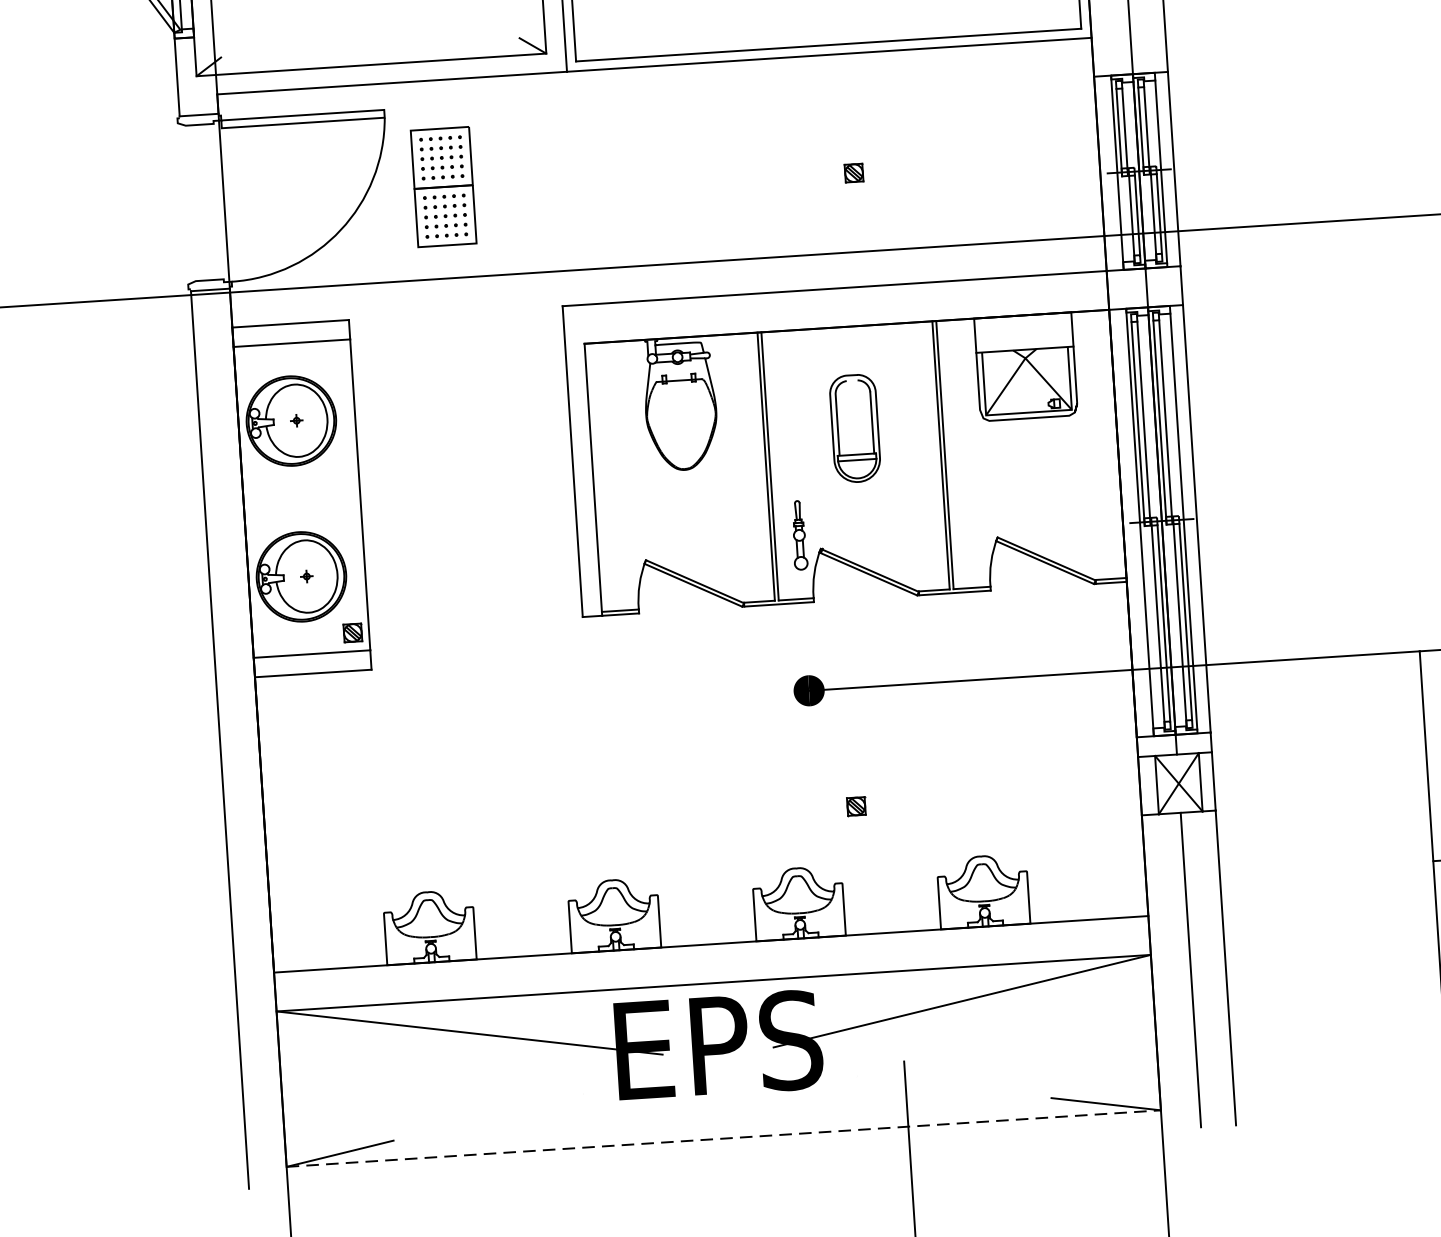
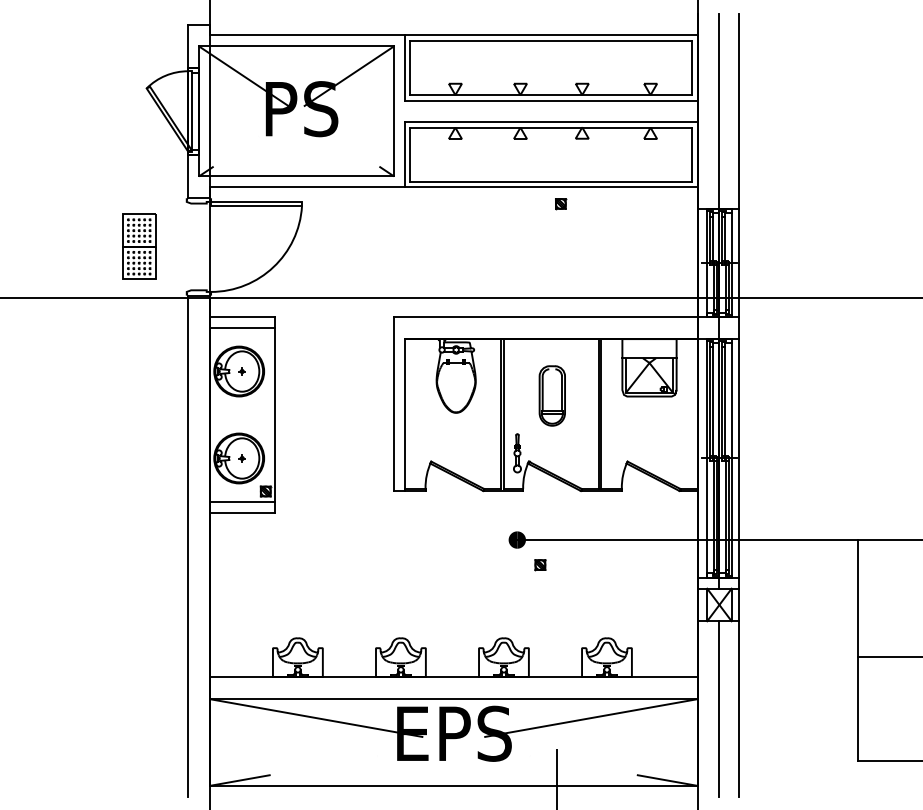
part: (855, 174) -> (561, 204), moved
part: (444, 186) -> (139, 246), moved
part: (856, 807) -> (540, 565), moved
line: (723, 1137) -> (453, 785), dashed -> solid

